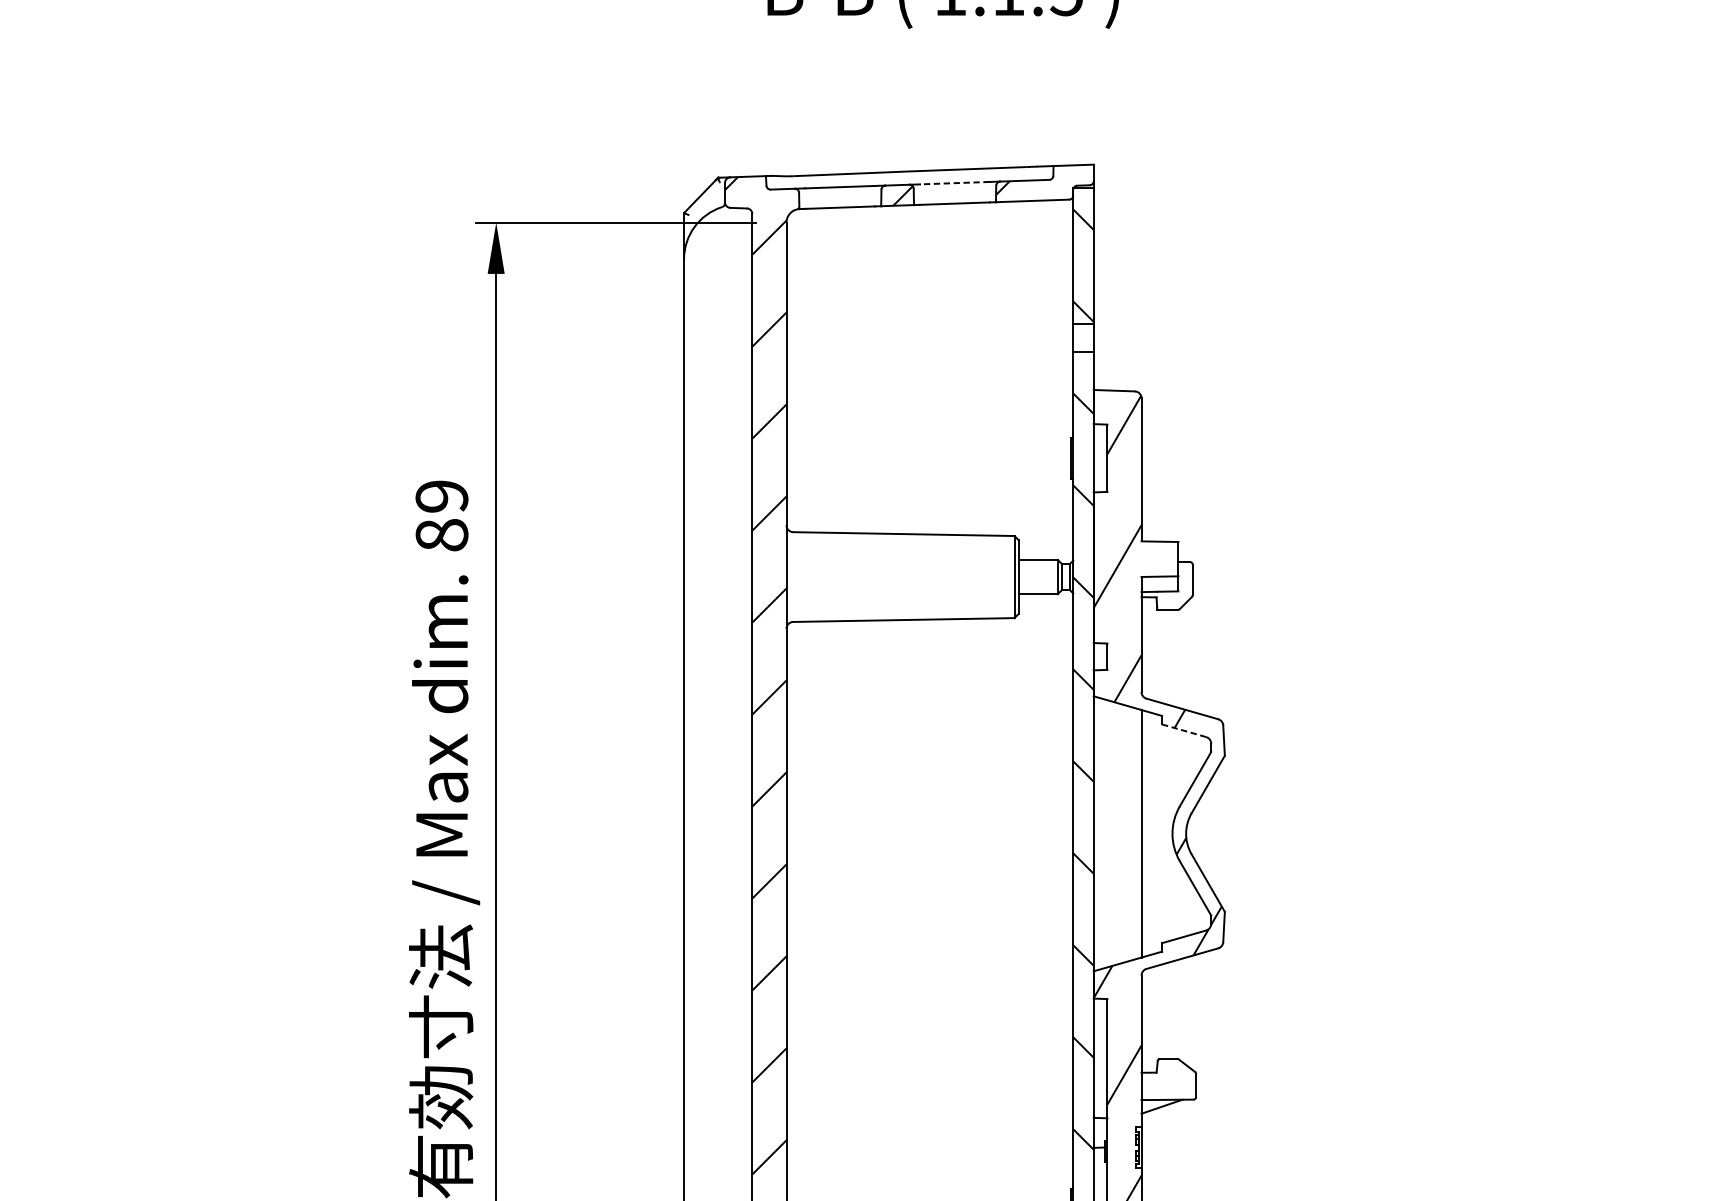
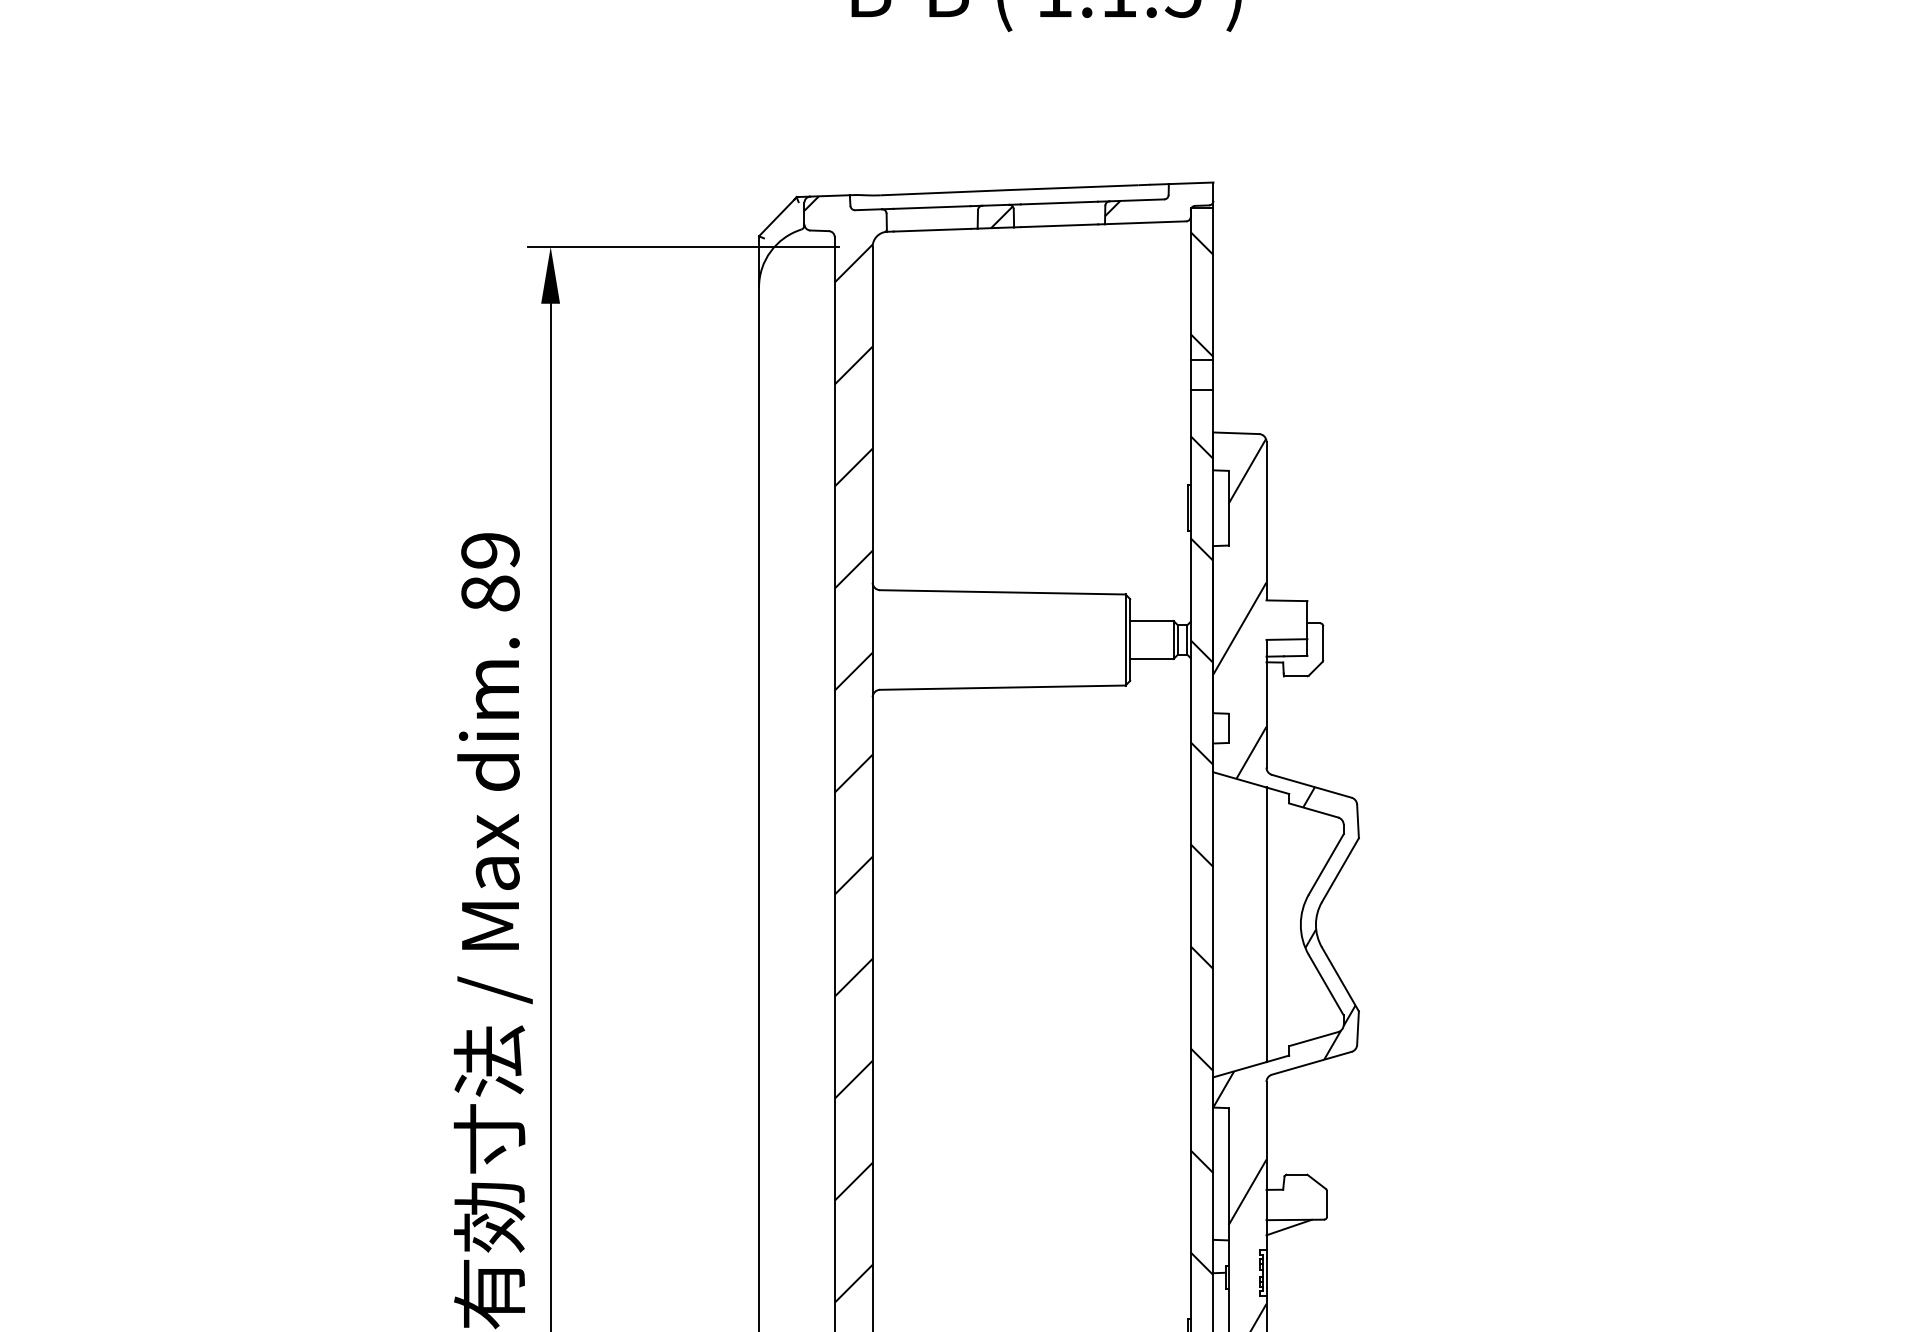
line: (954, 183) -> (1059, 203), dashed -> solid
line: (1183, 730) -> (1313, 810), dashed -> solid

